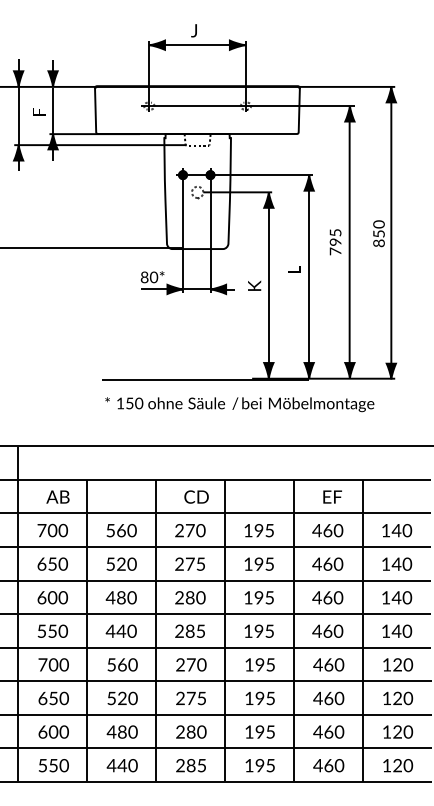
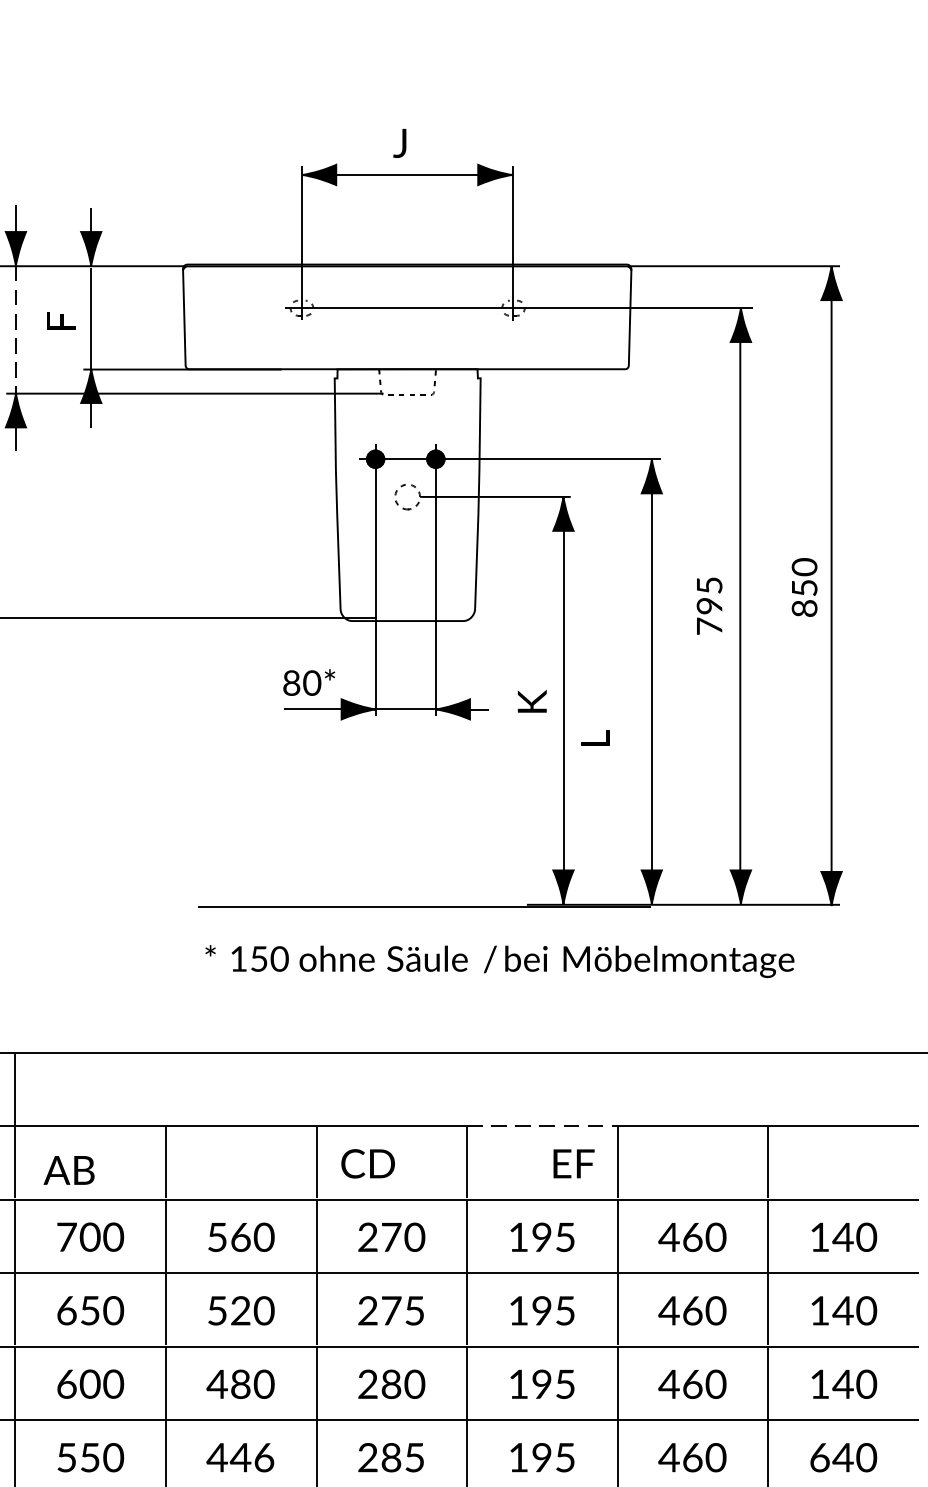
line: (18, 116) -> (15, 330), solid -> dashed
text: (294, 269) -> (595, 738), moved
line: (259, 479) -> (543, 1125), solid -> dashed
text: (57, 496) -> (68, 1169), moved
text: (196, 496) -> (367, 1162), moved
text: (332, 496) -> (573, 1162), moved
text: (131, 630) -> (262, 1455), 440 -> 446
text: (385, 630) -> (818, 1455), 140 -> 640

